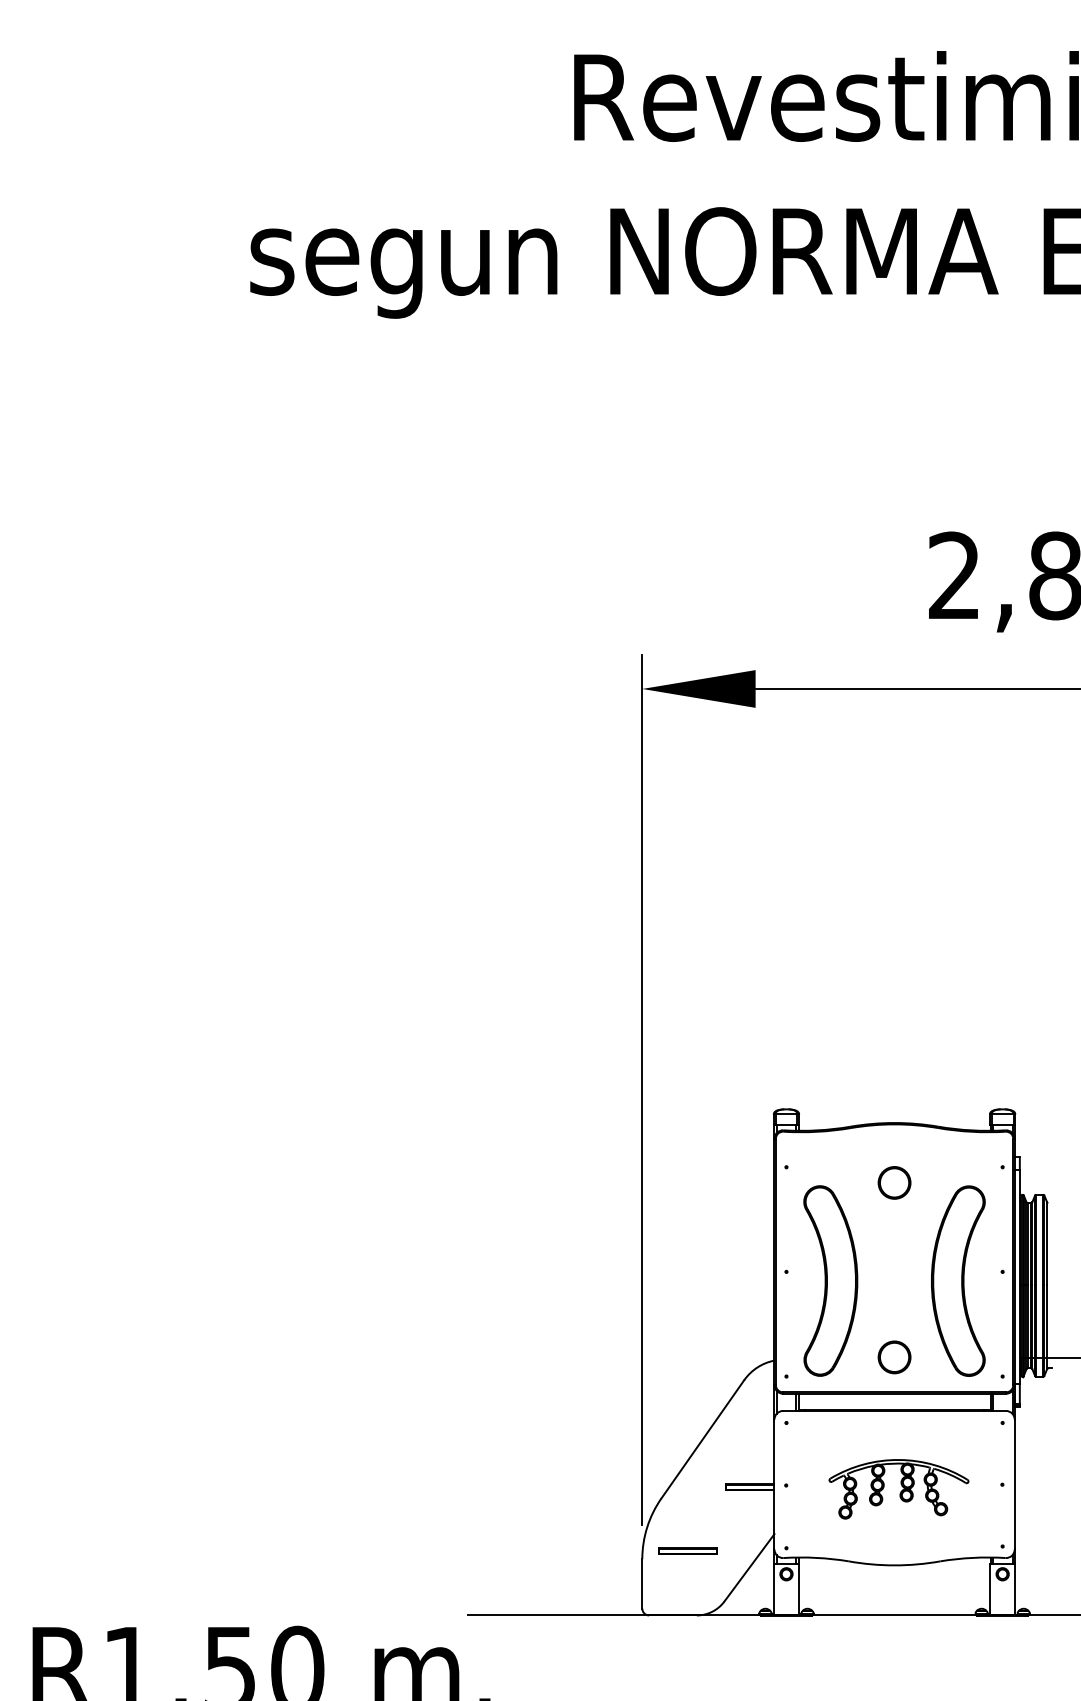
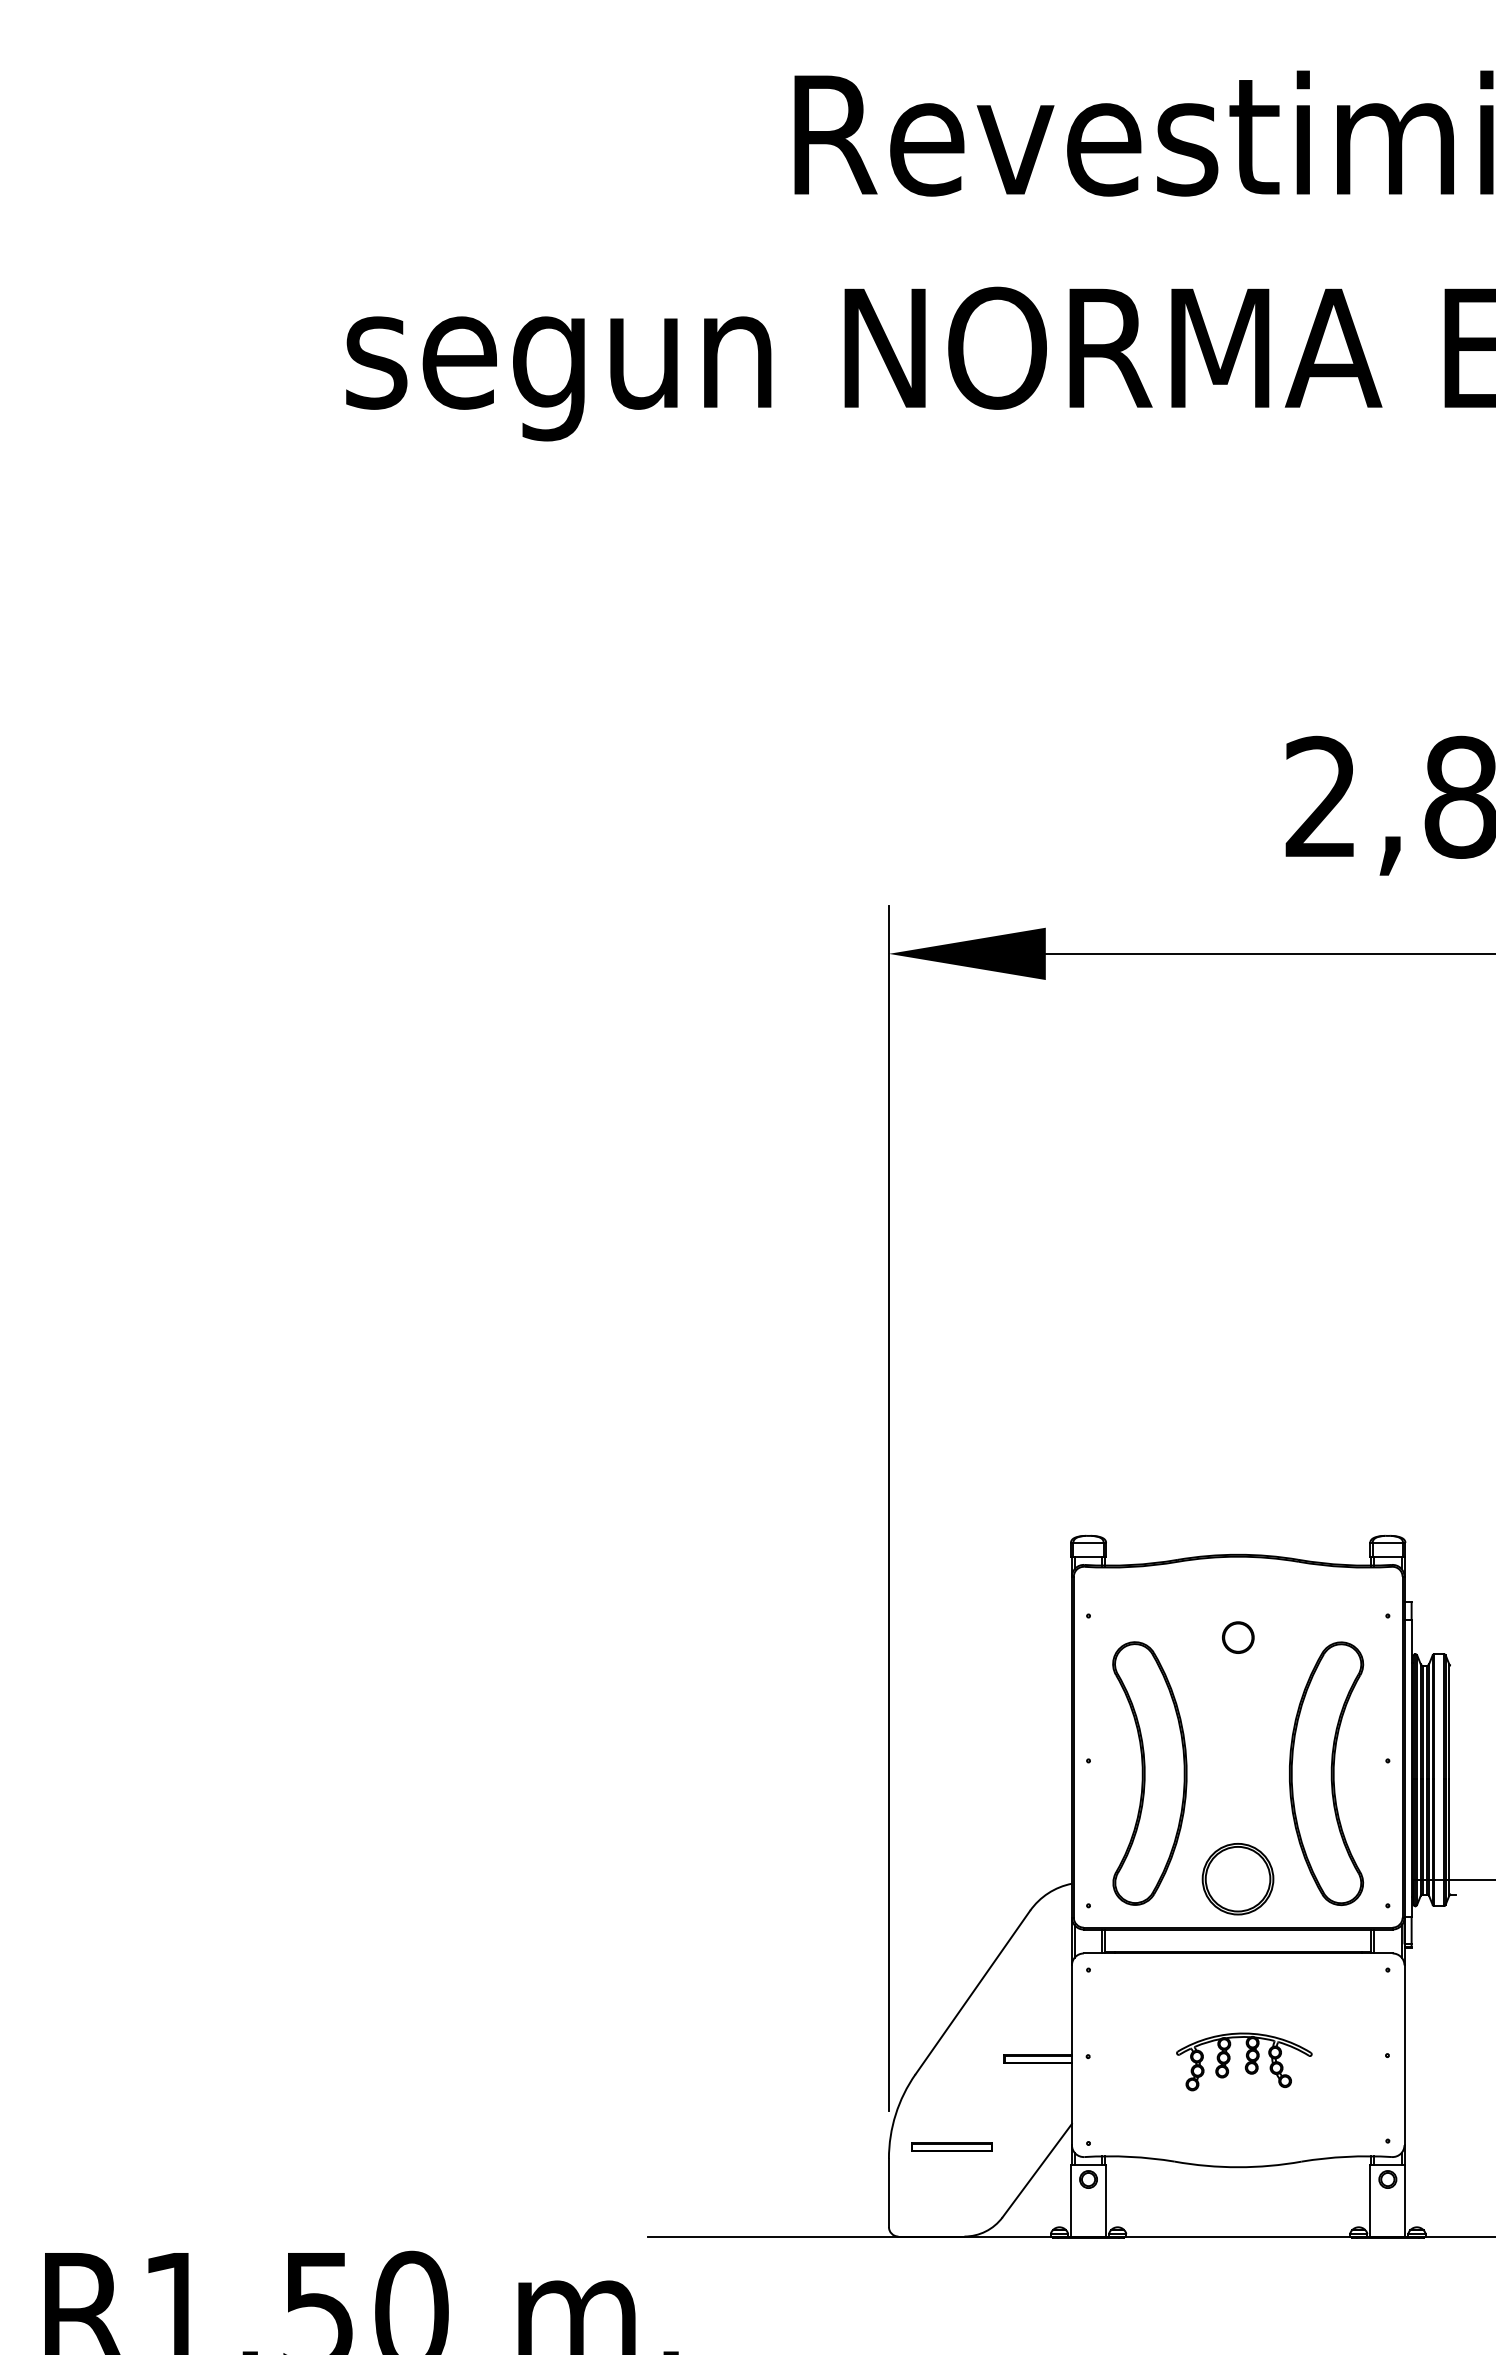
part: (894, 1182) -> (1238, 1637), size x0.7
part: (894, 1357) -> (1238, 1879), size x1.6
part: (899, 1489) -> (1244, 2061), size x0.7

